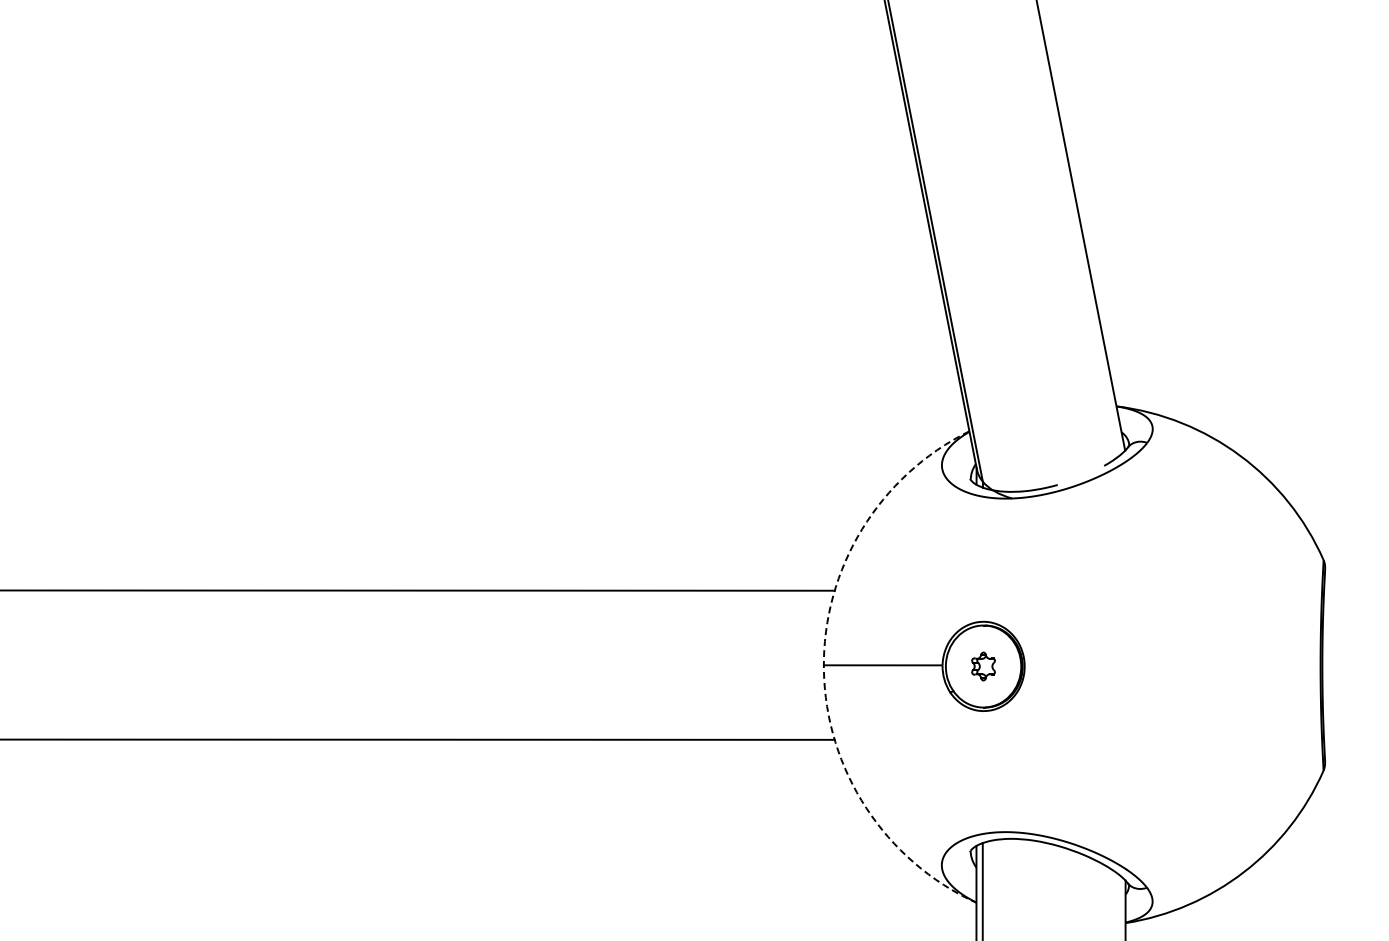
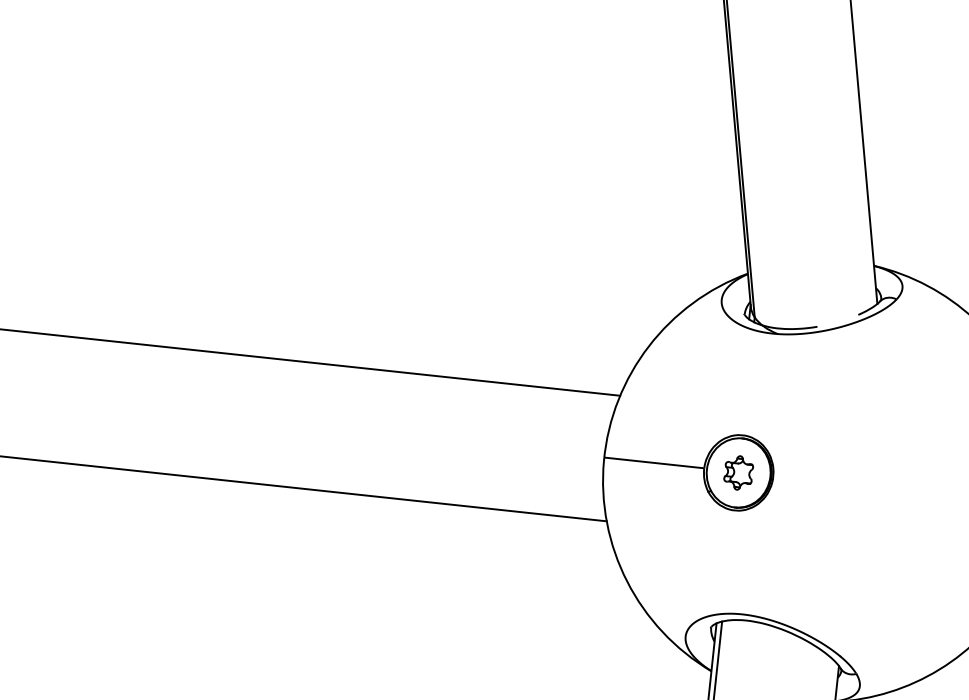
part: (983, 666) -> (738, 472), size x1.43
arc: (823, 669) -> (603, 461), dashed -> solid

